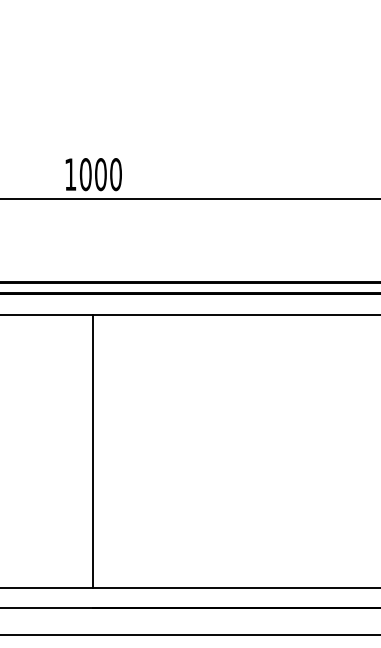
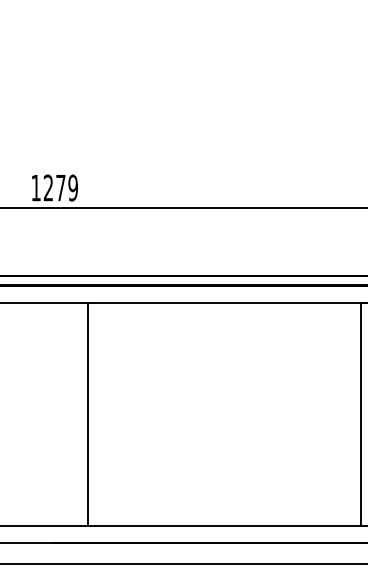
text: (100, 173) -> (60, 187), 1000 -> 1279
line: (93, 450) -> (87, 413), moved

